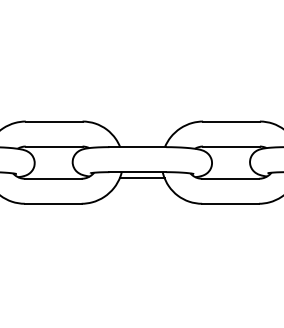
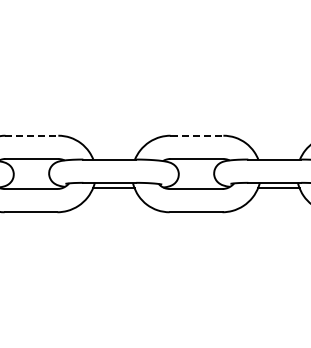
line: (54, 121) -> (32, 135), solid -> dashed
line: (232, 121) -> (197, 135), solid -> dashed

